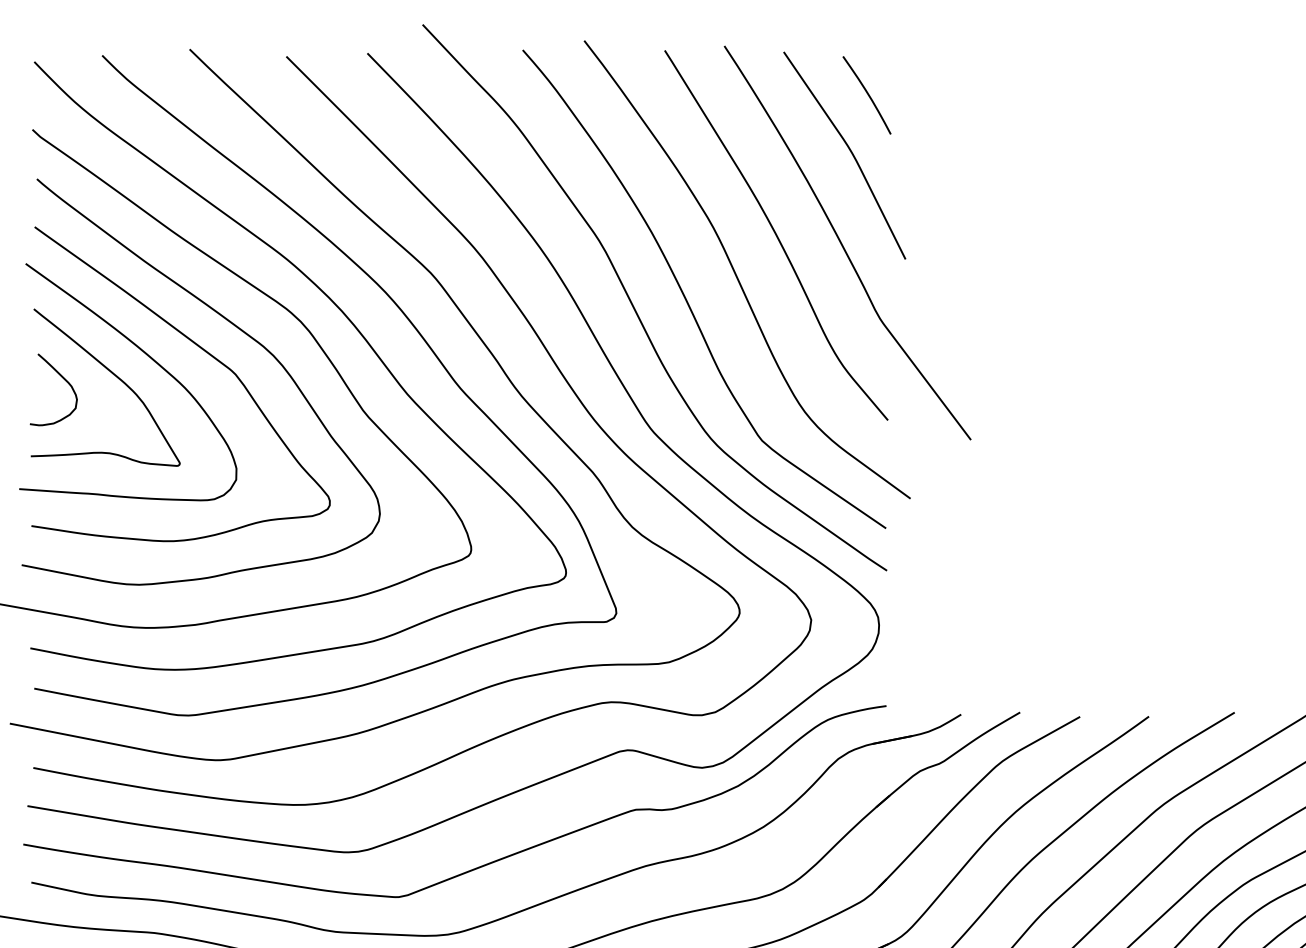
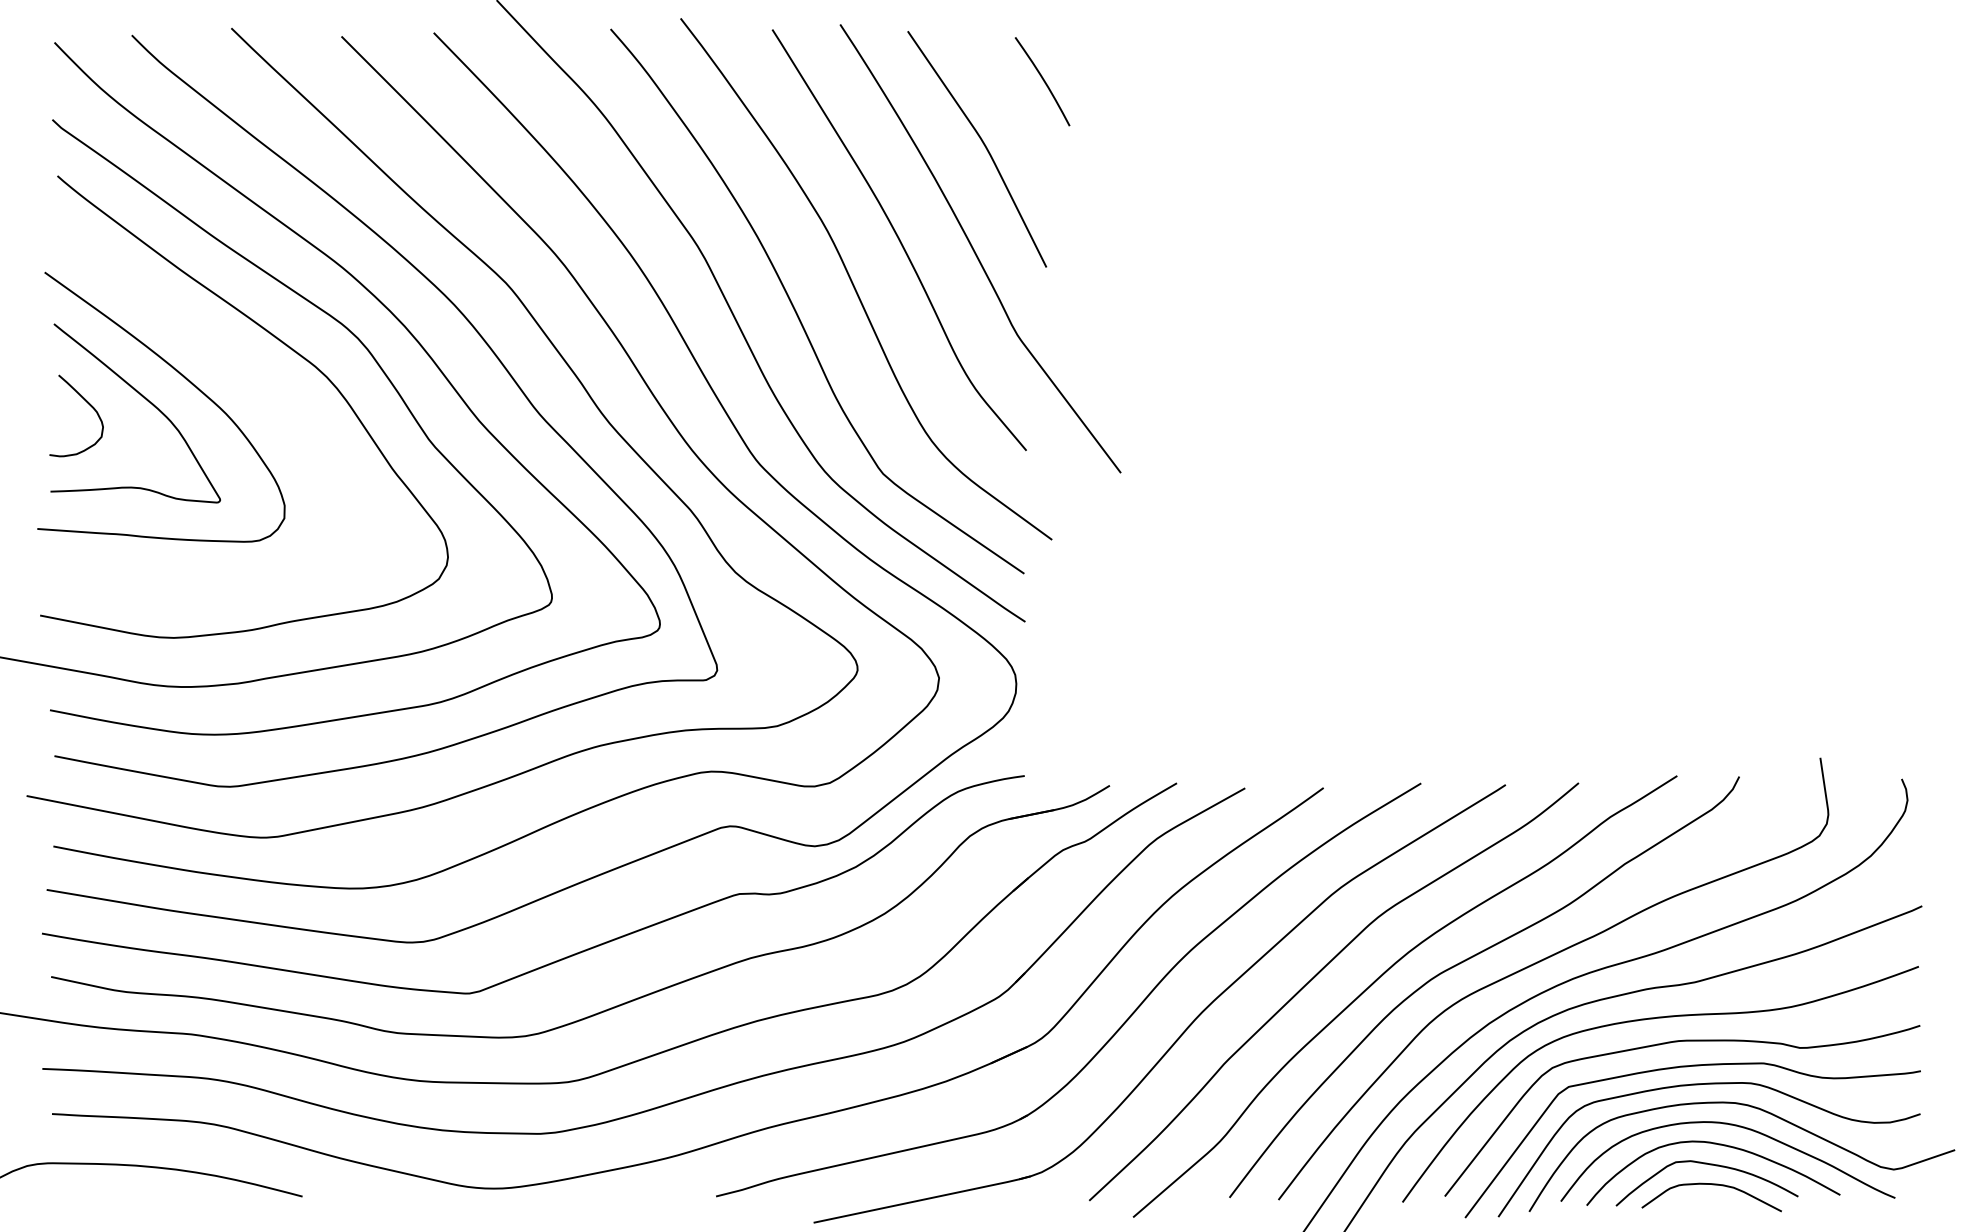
curve: (866, 94) -> (1042, 80), moved
curve: (202, 349) -> (245, 370), removed

